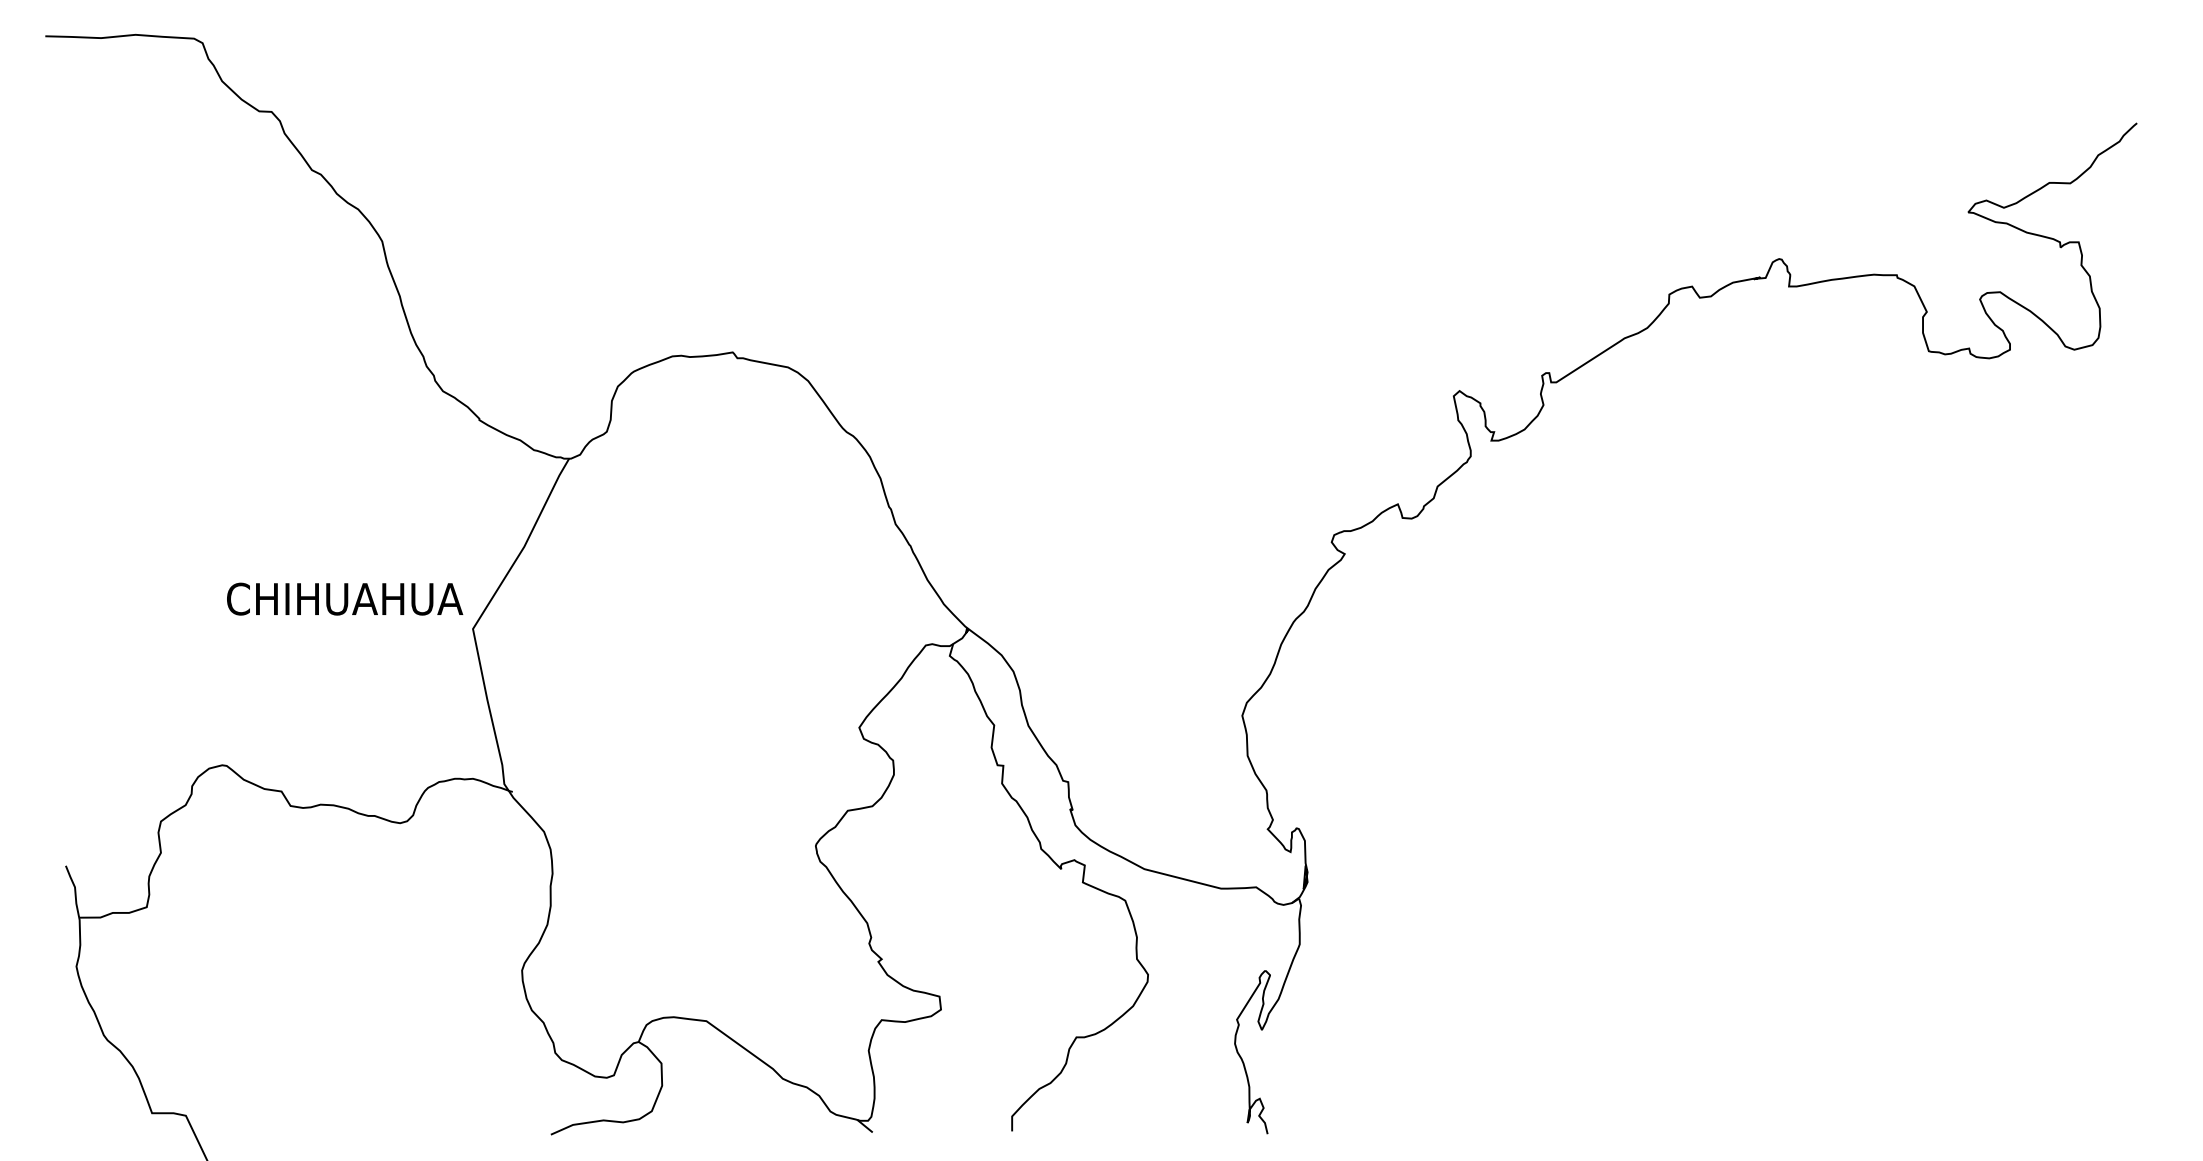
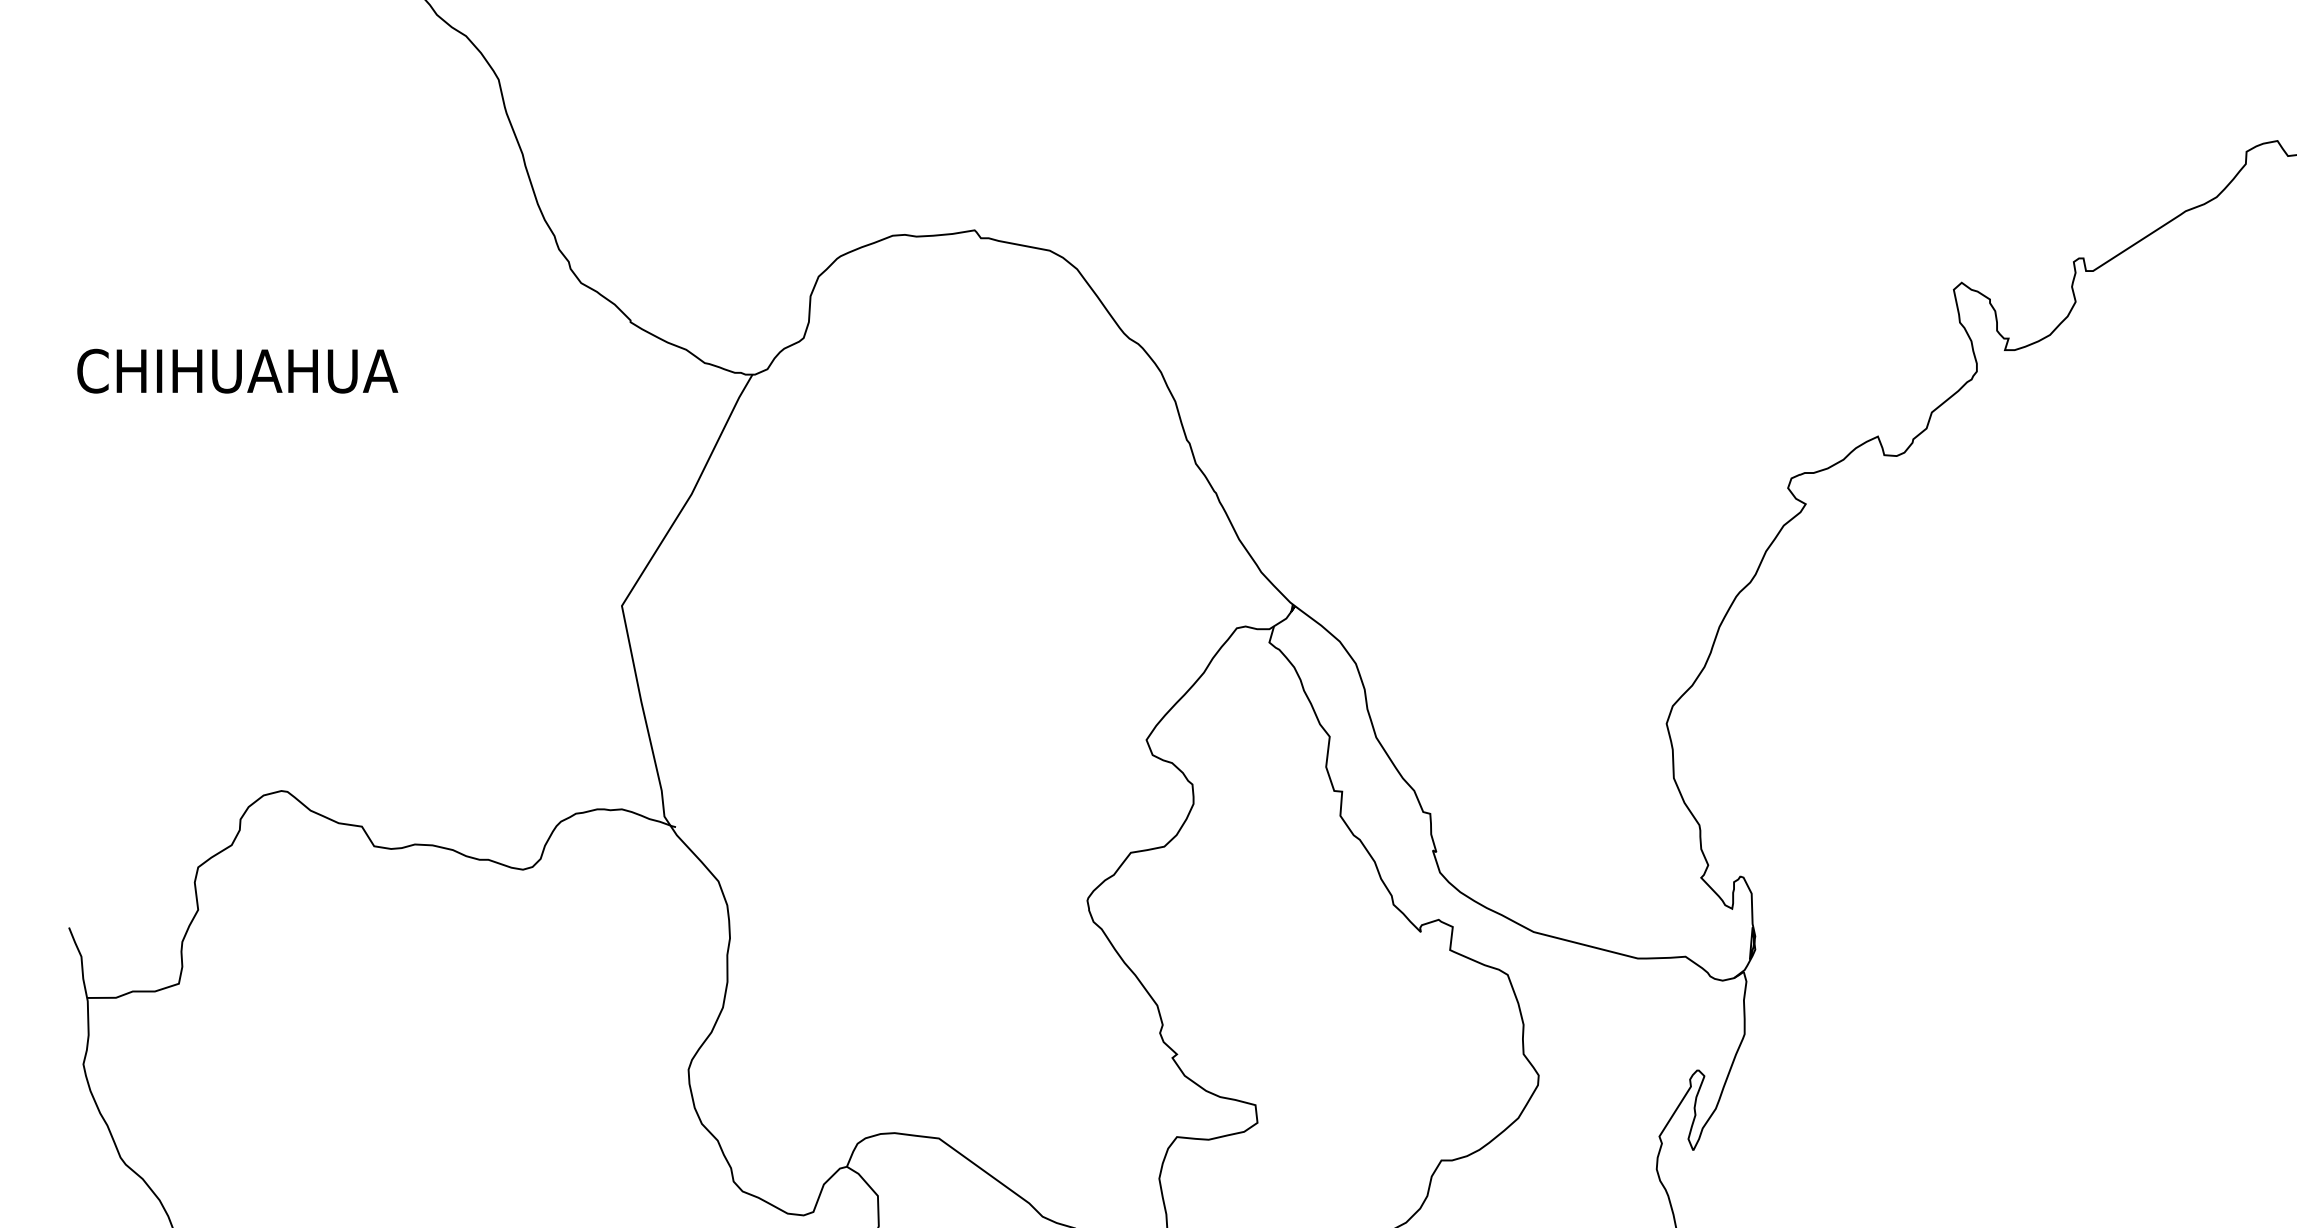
text: (345, 598) -> (238, 370), moved

